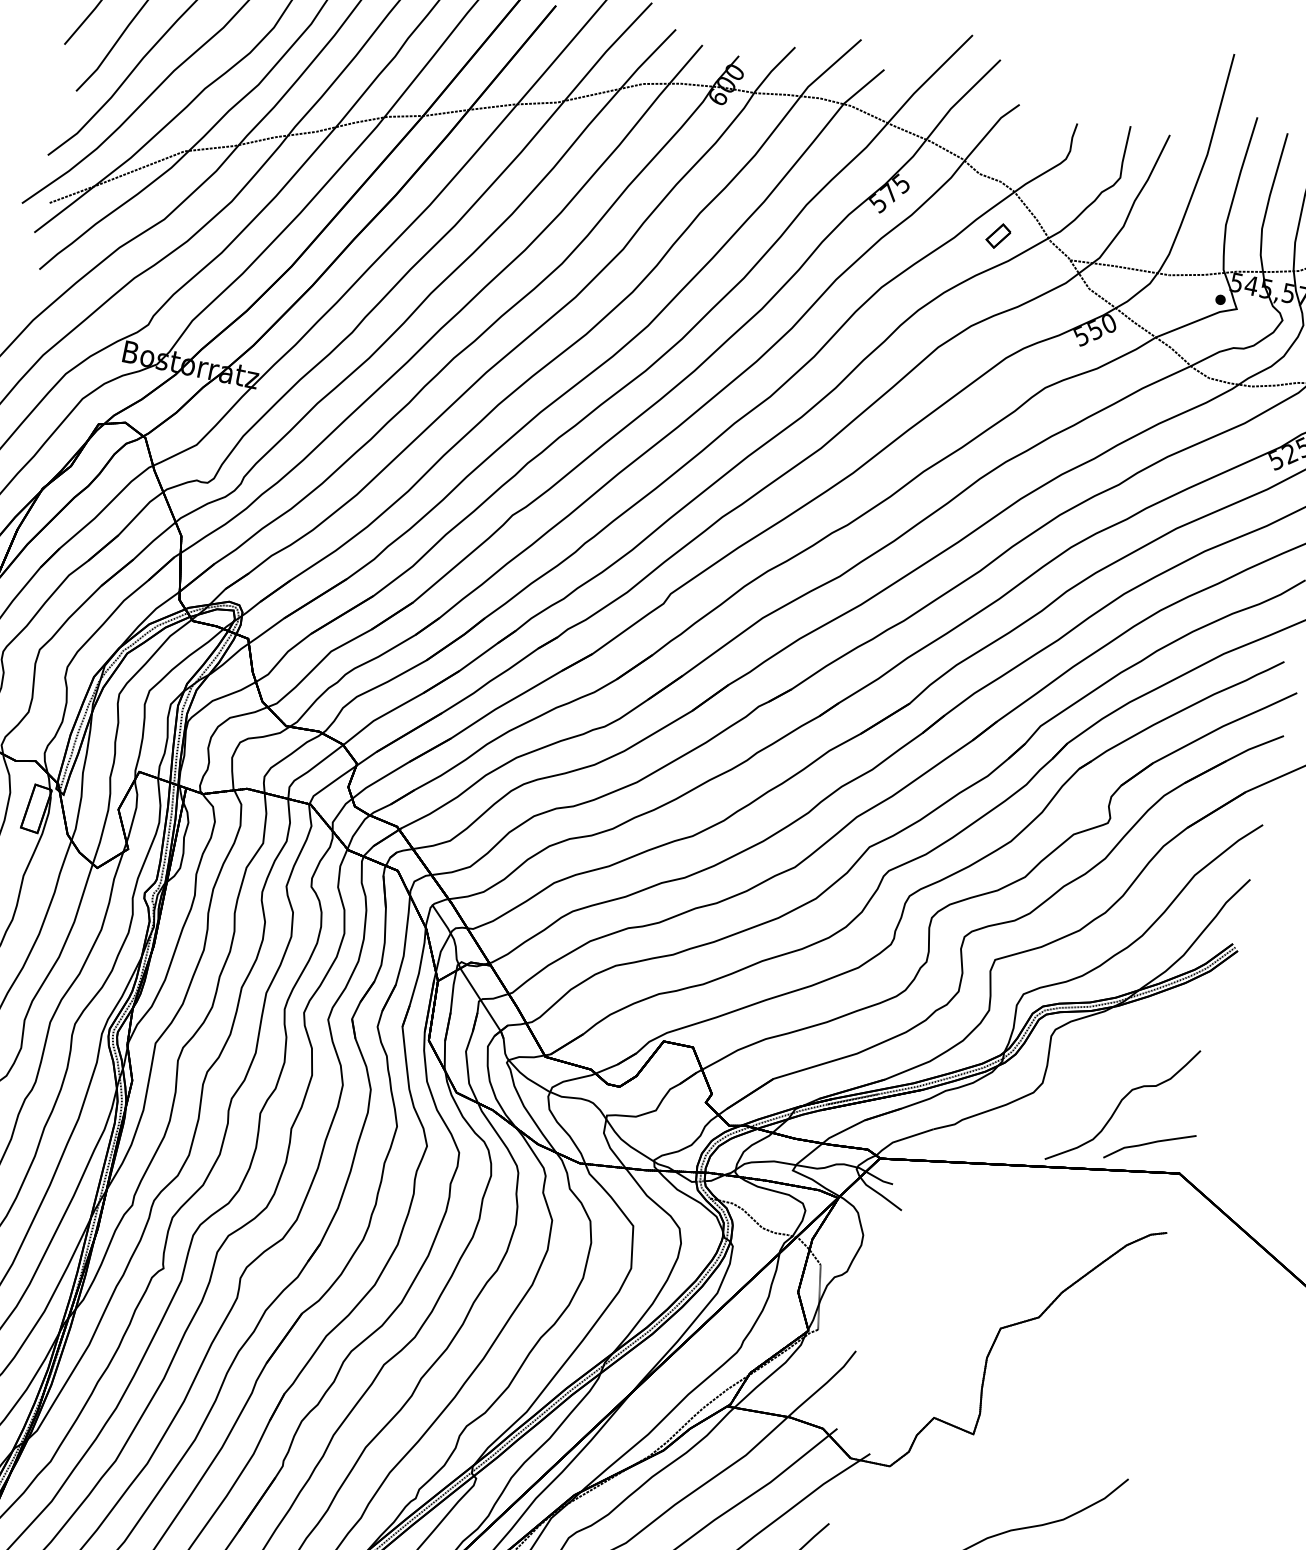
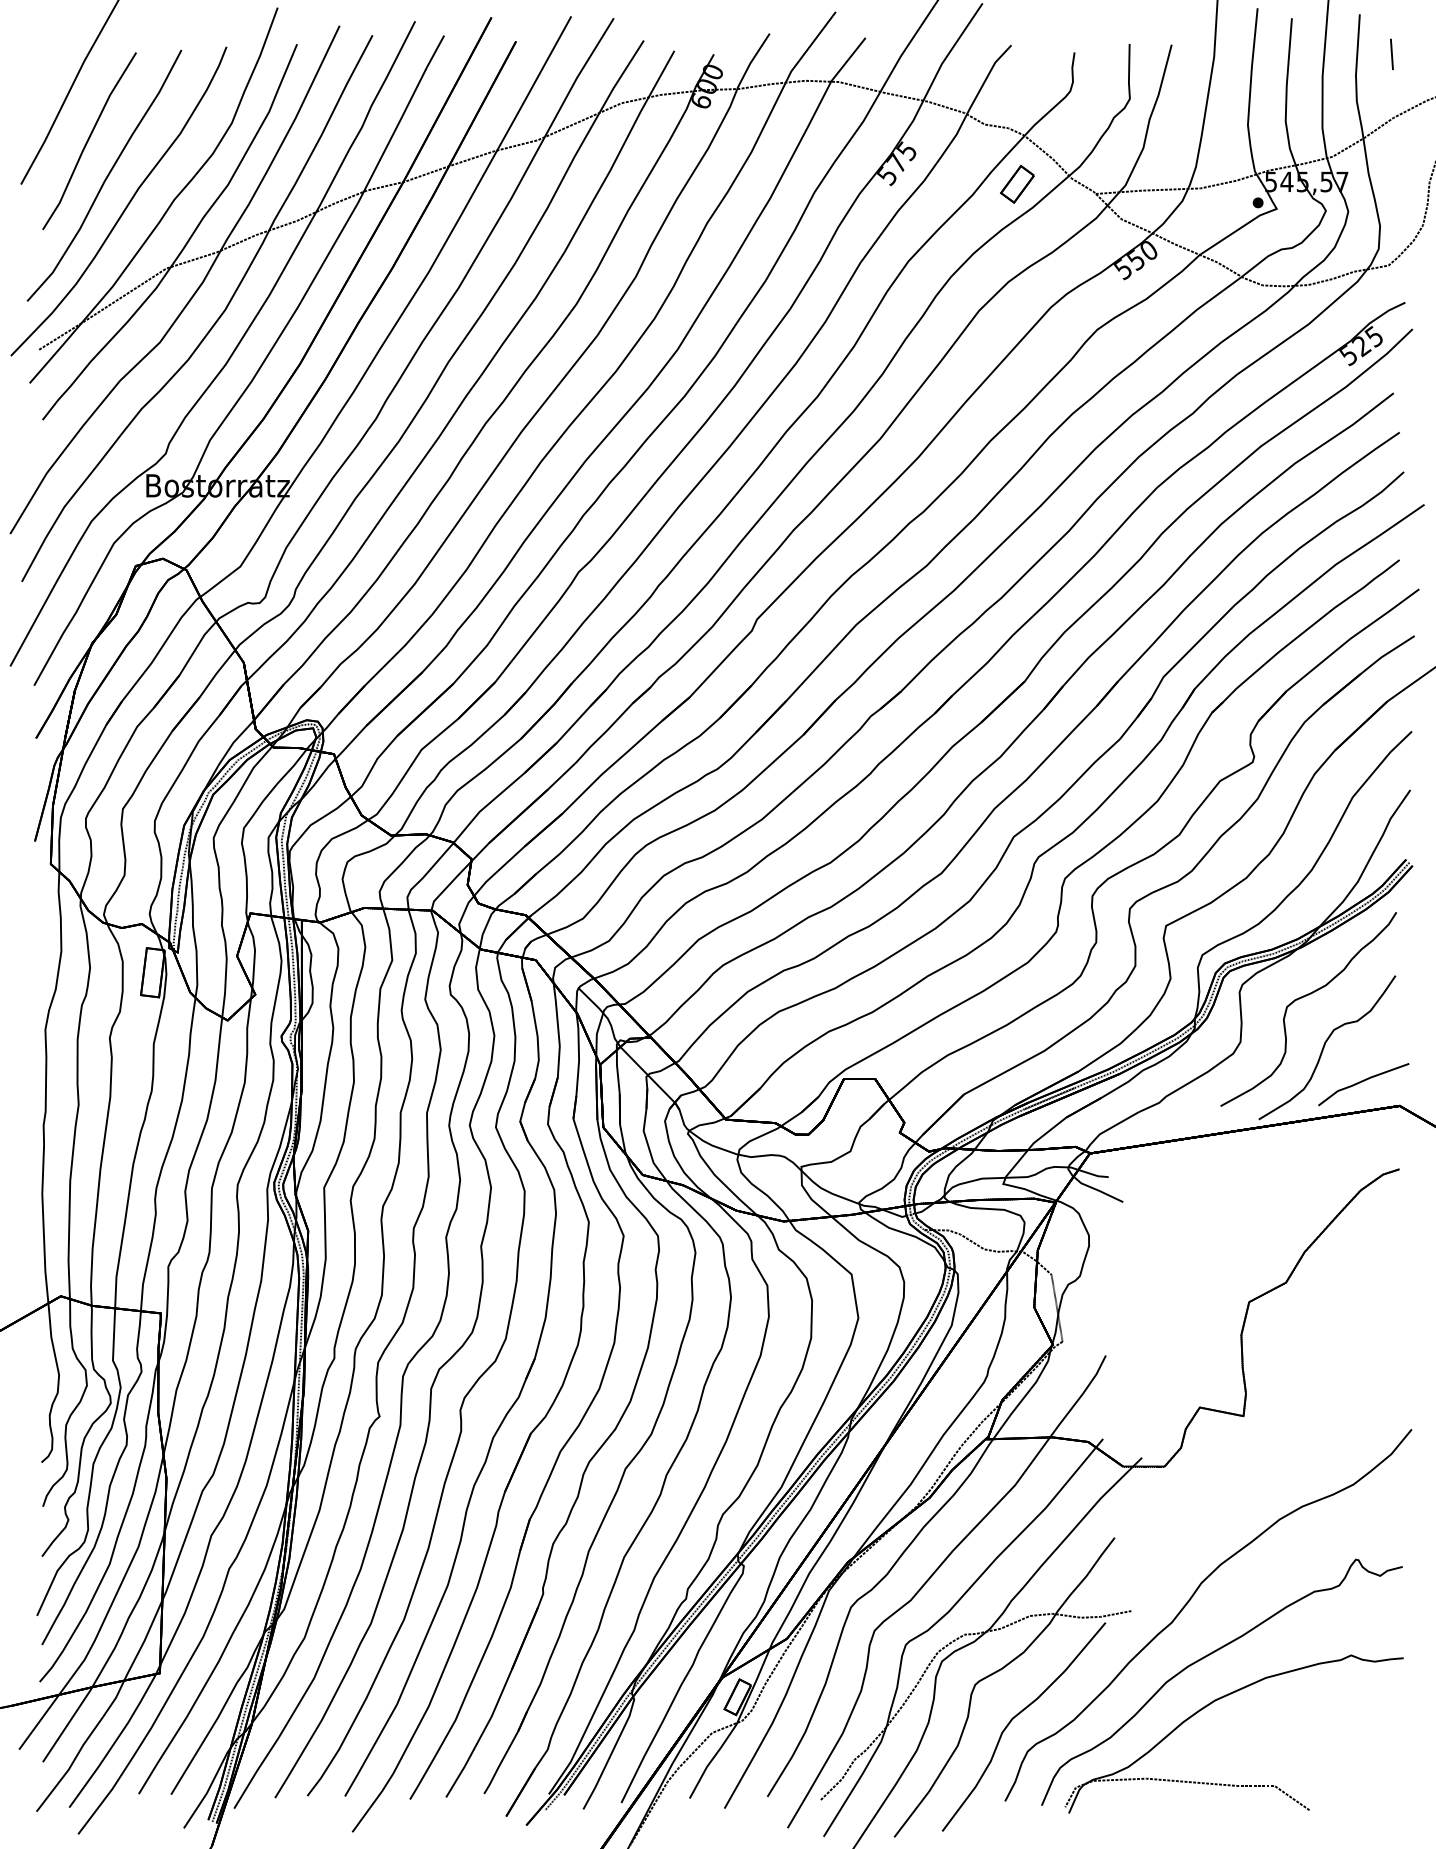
part: (998, 235) -> (1017, 183), size x1.43
part: (1109, 1054) -> (1302, 998), added

